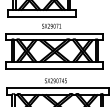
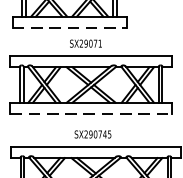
line: (42, 16) -> (70, 27), solid -> dashed
line: (54, 68) -> (90, 113), solid -> dashed

